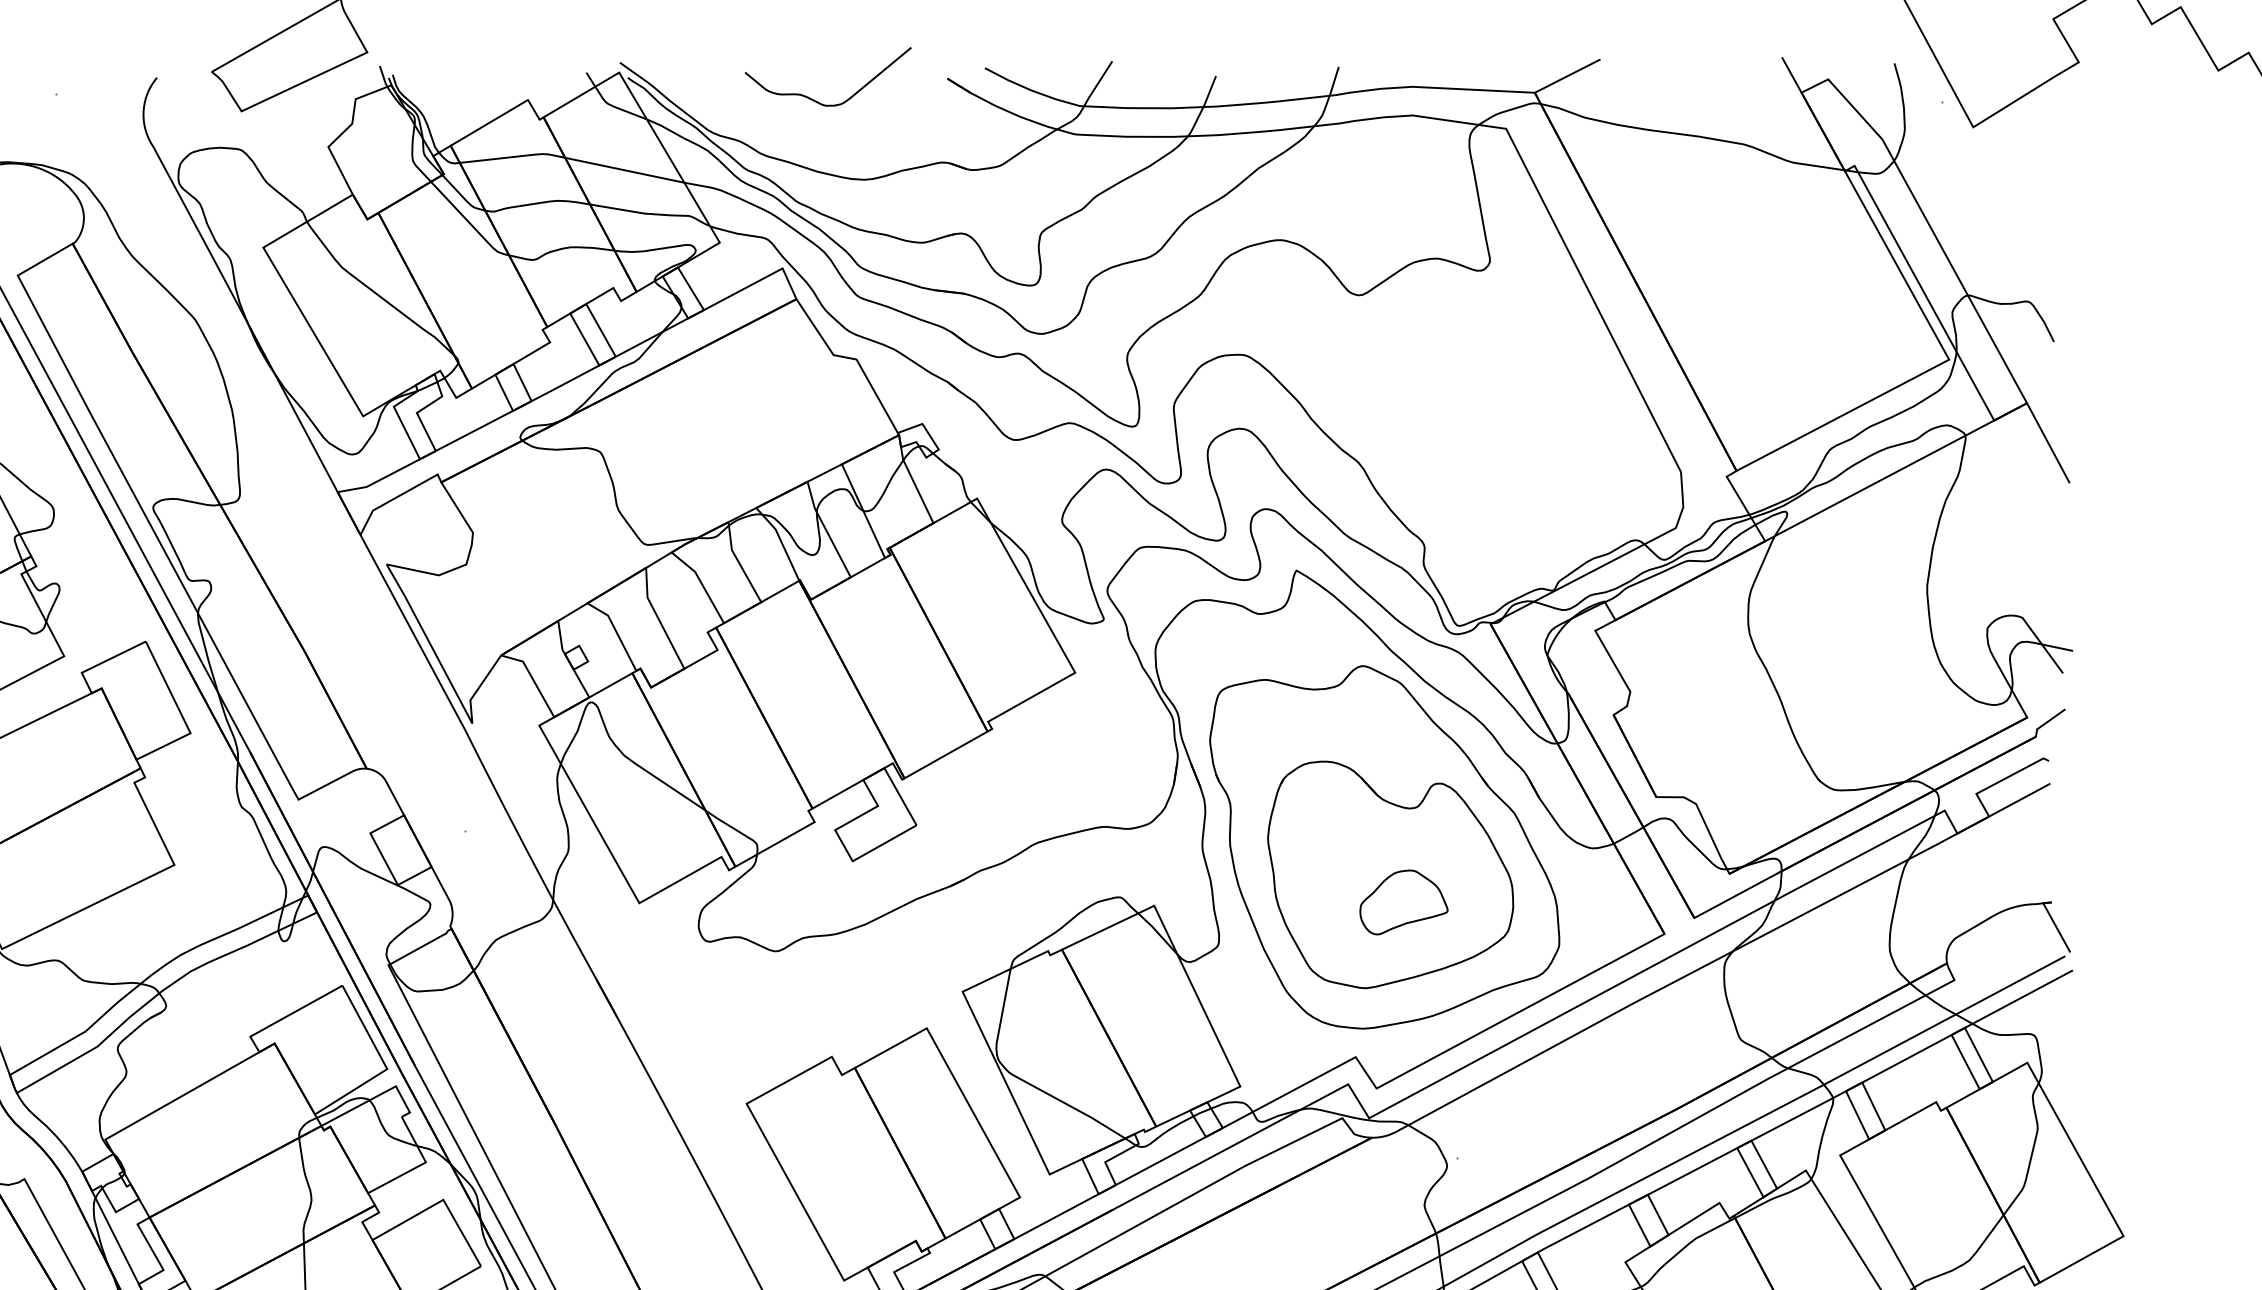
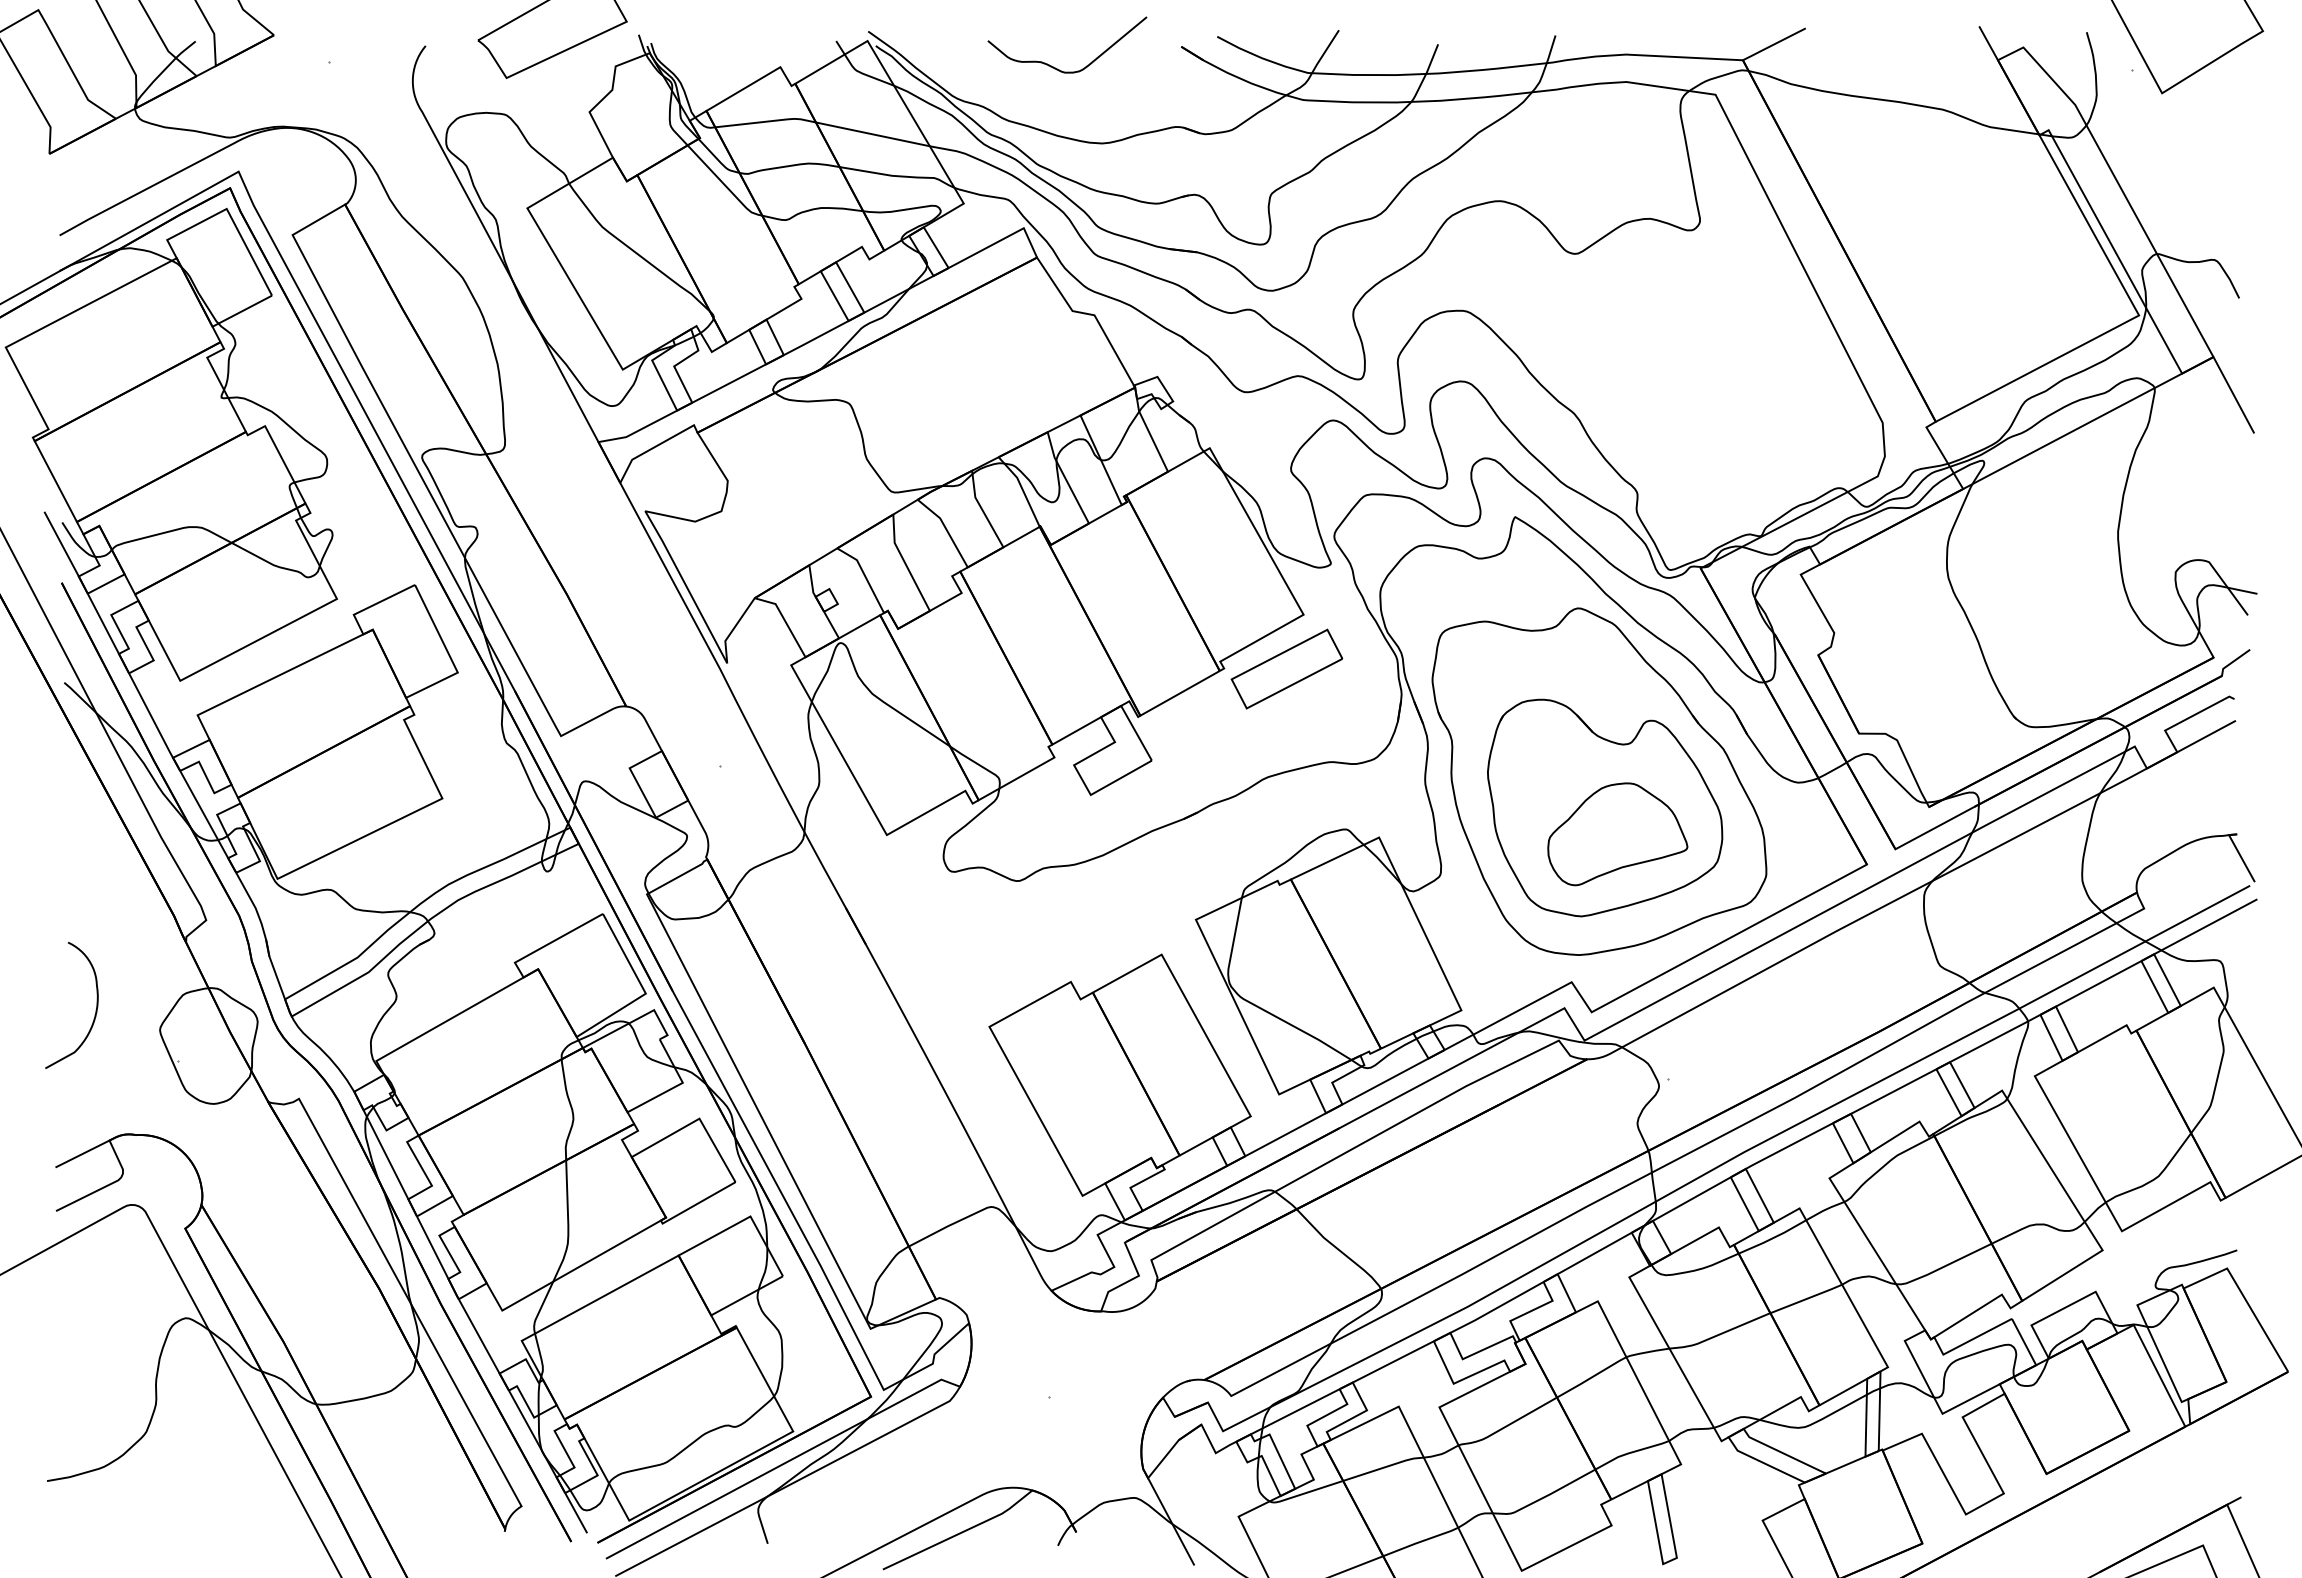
part: (1057, 728) -> (1286, 668), added
part: (1403, 902) -> (1617, 834), size x1.67

